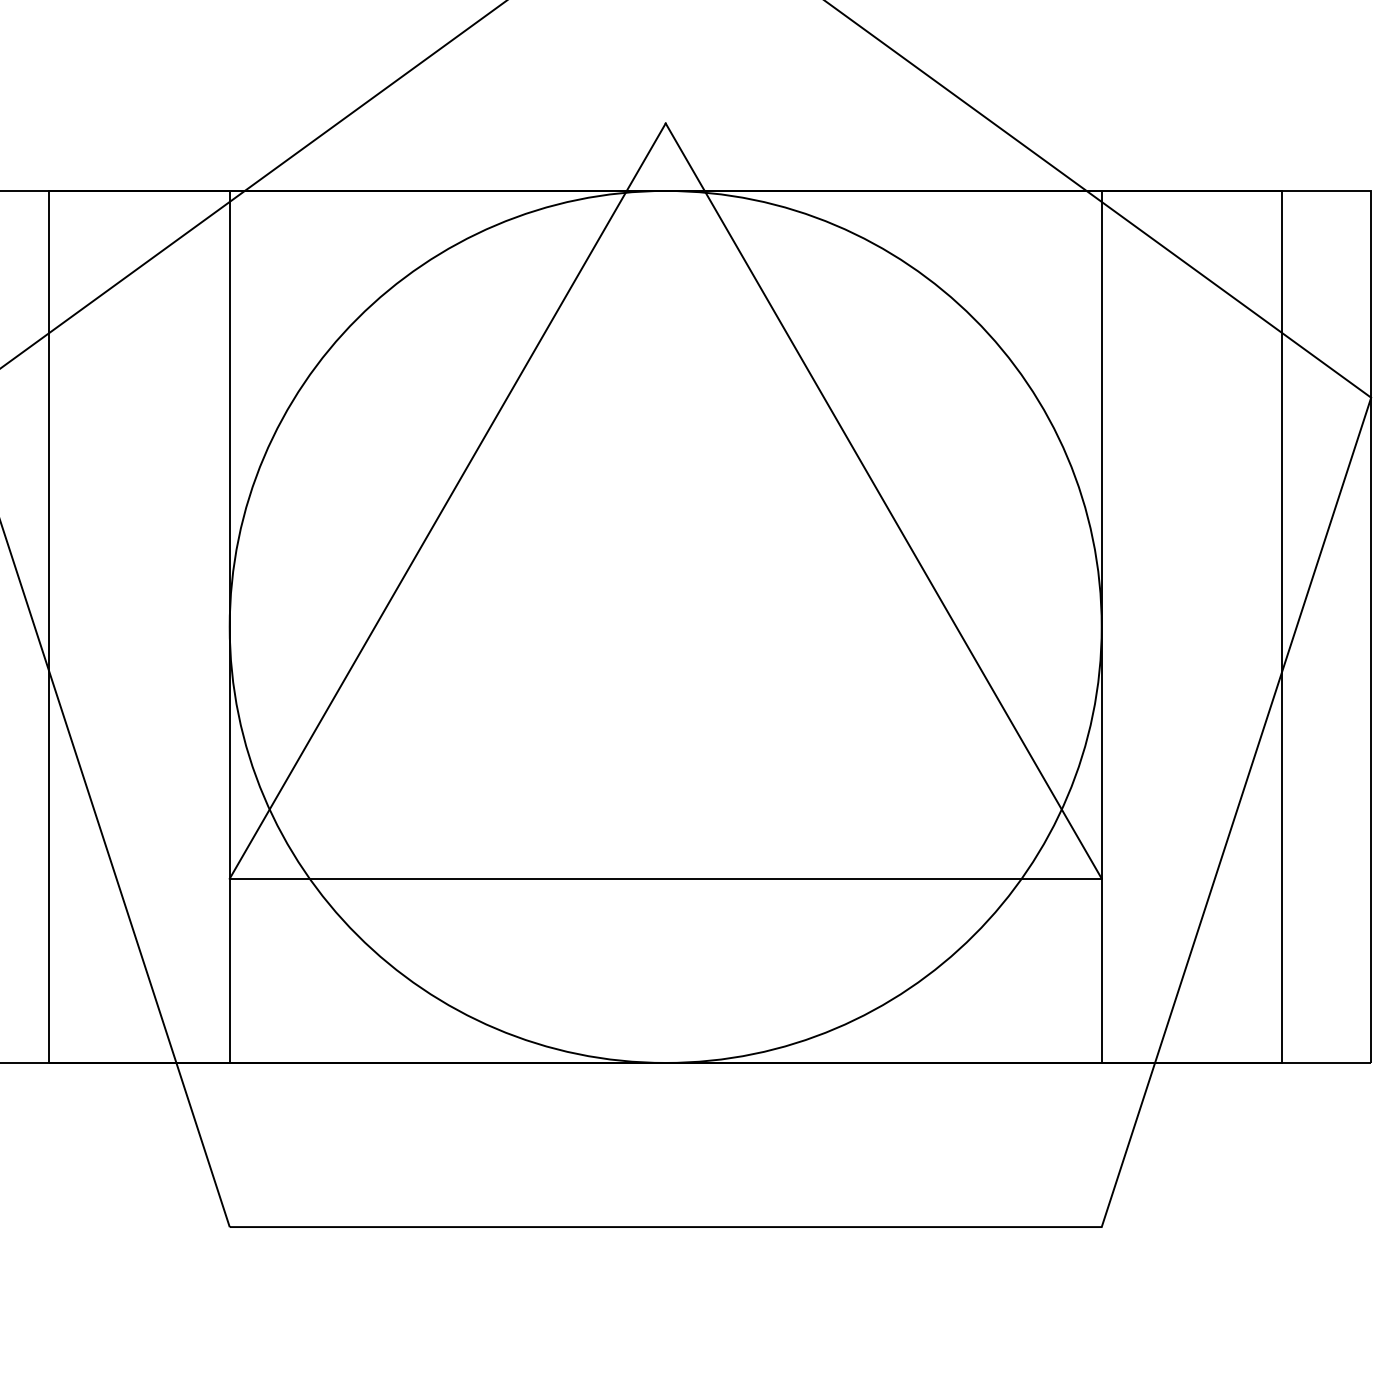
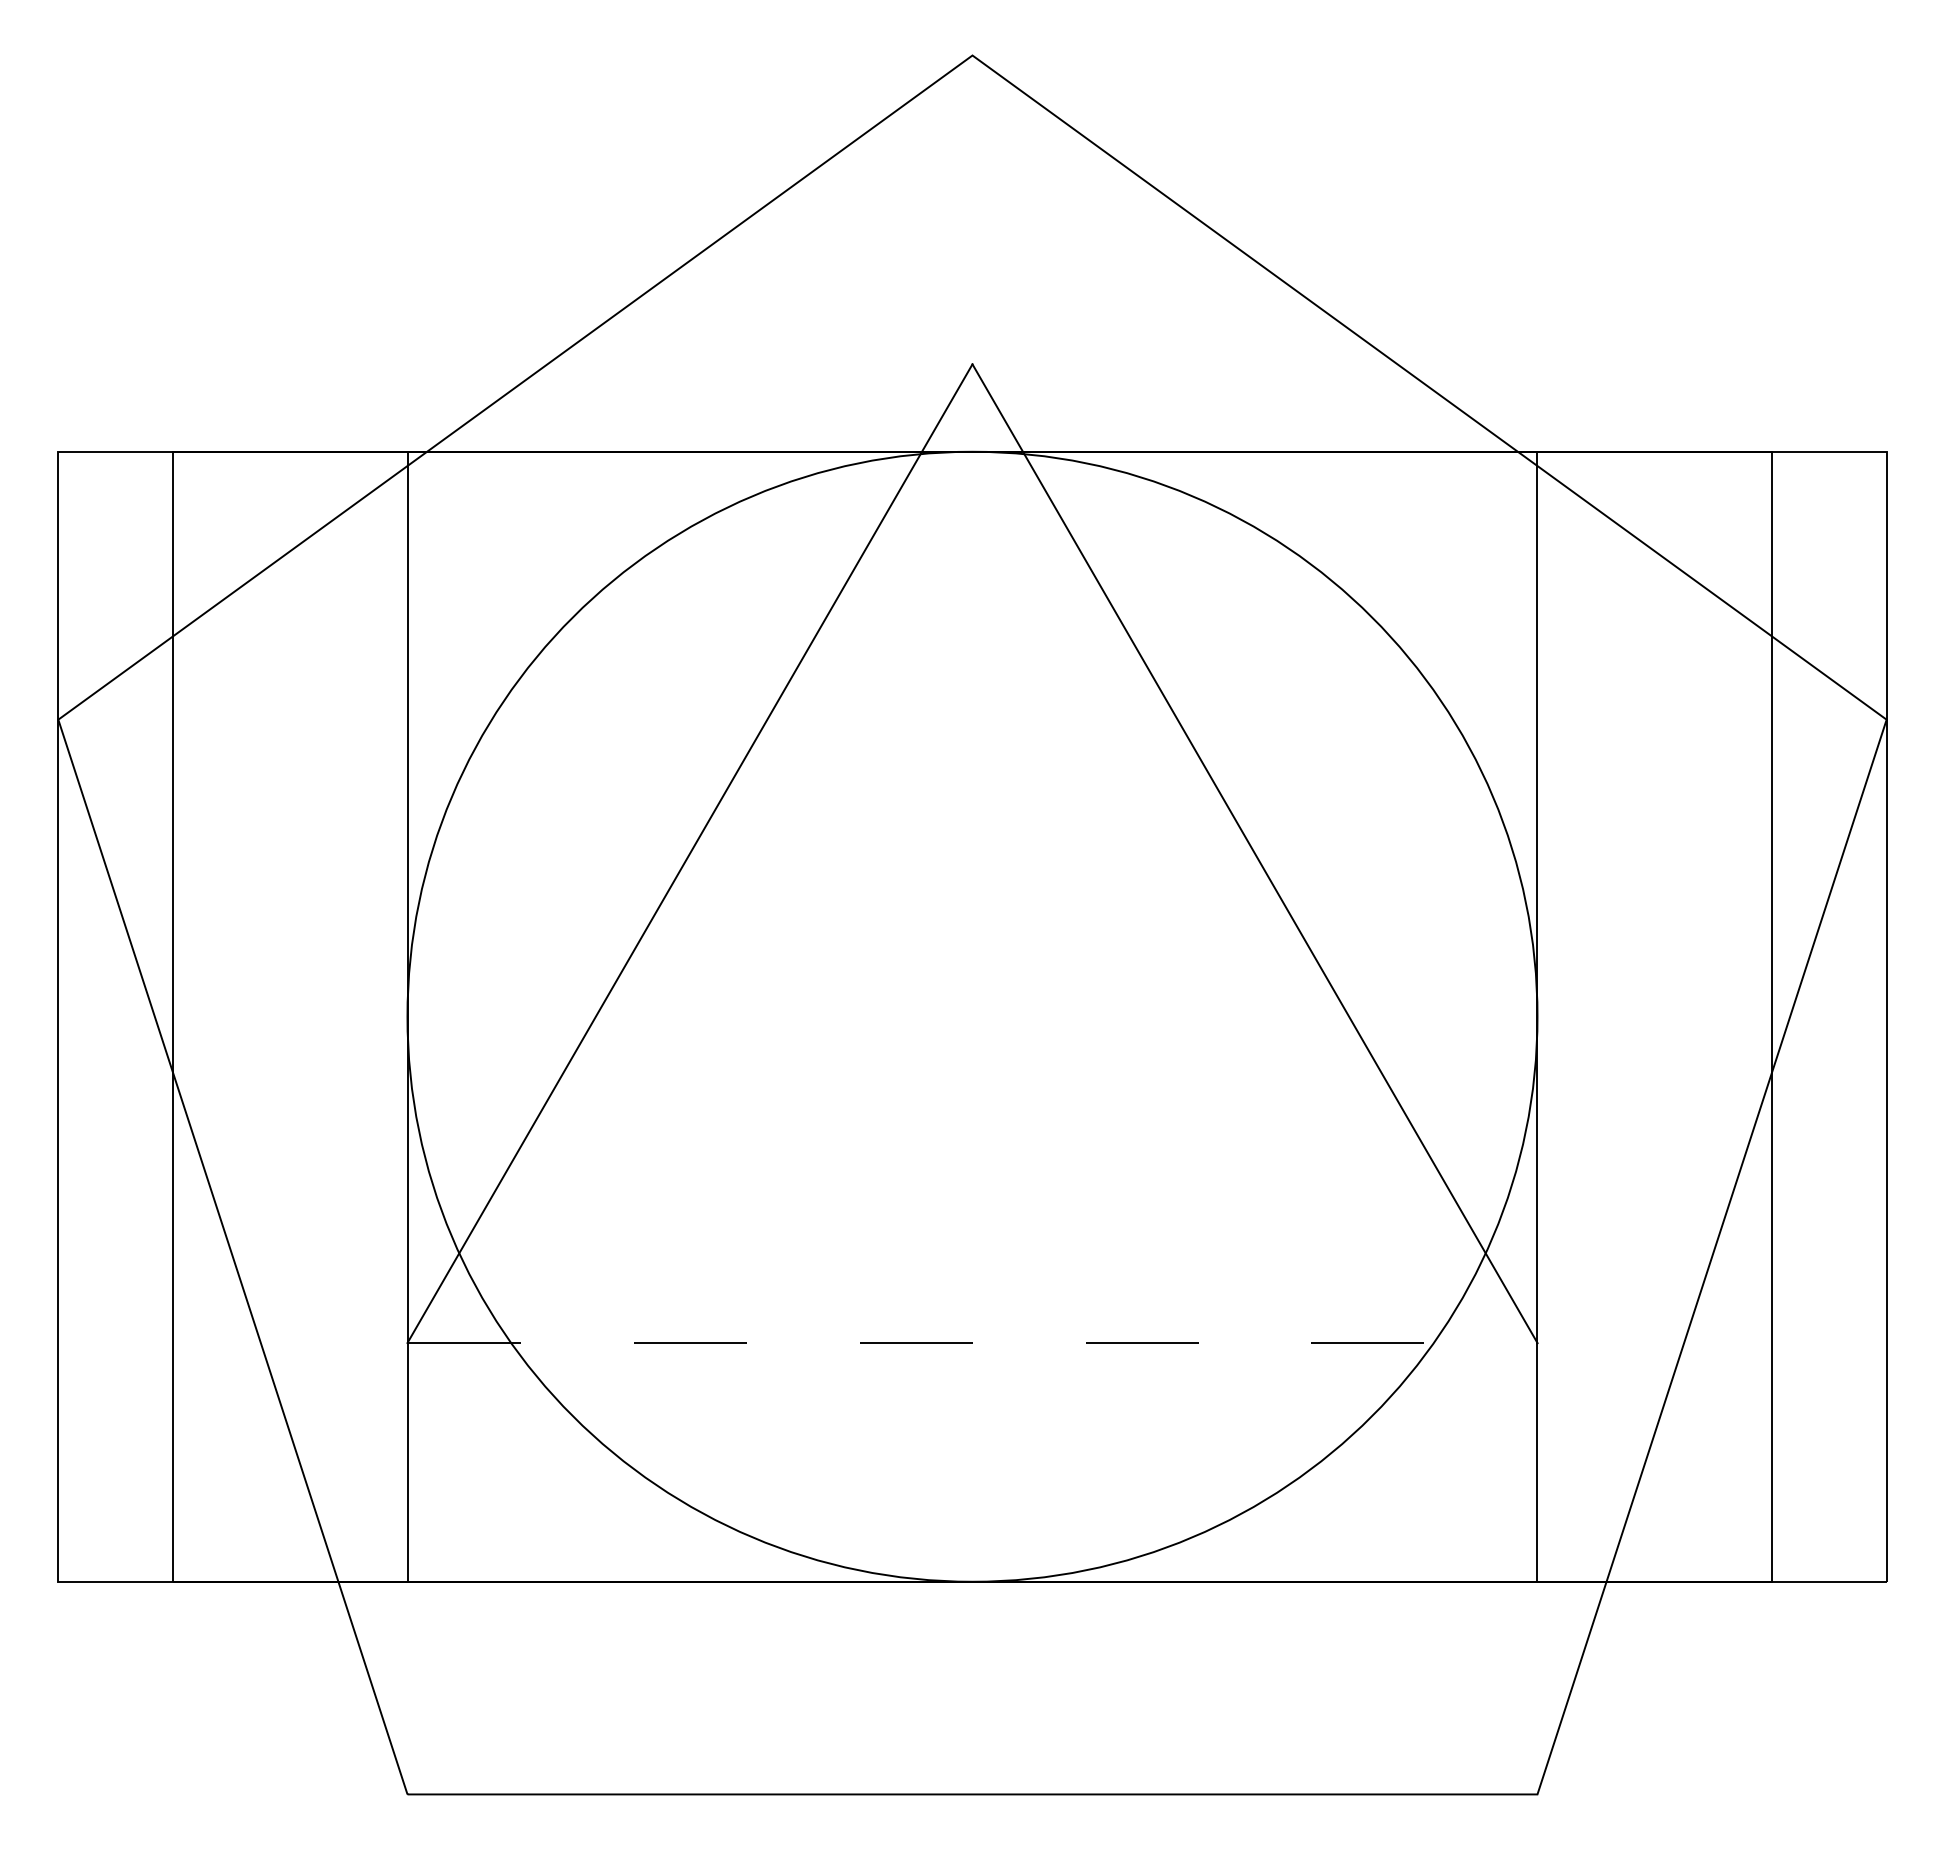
line: (665, 879) -> (972, 1343), solid -> dashed

